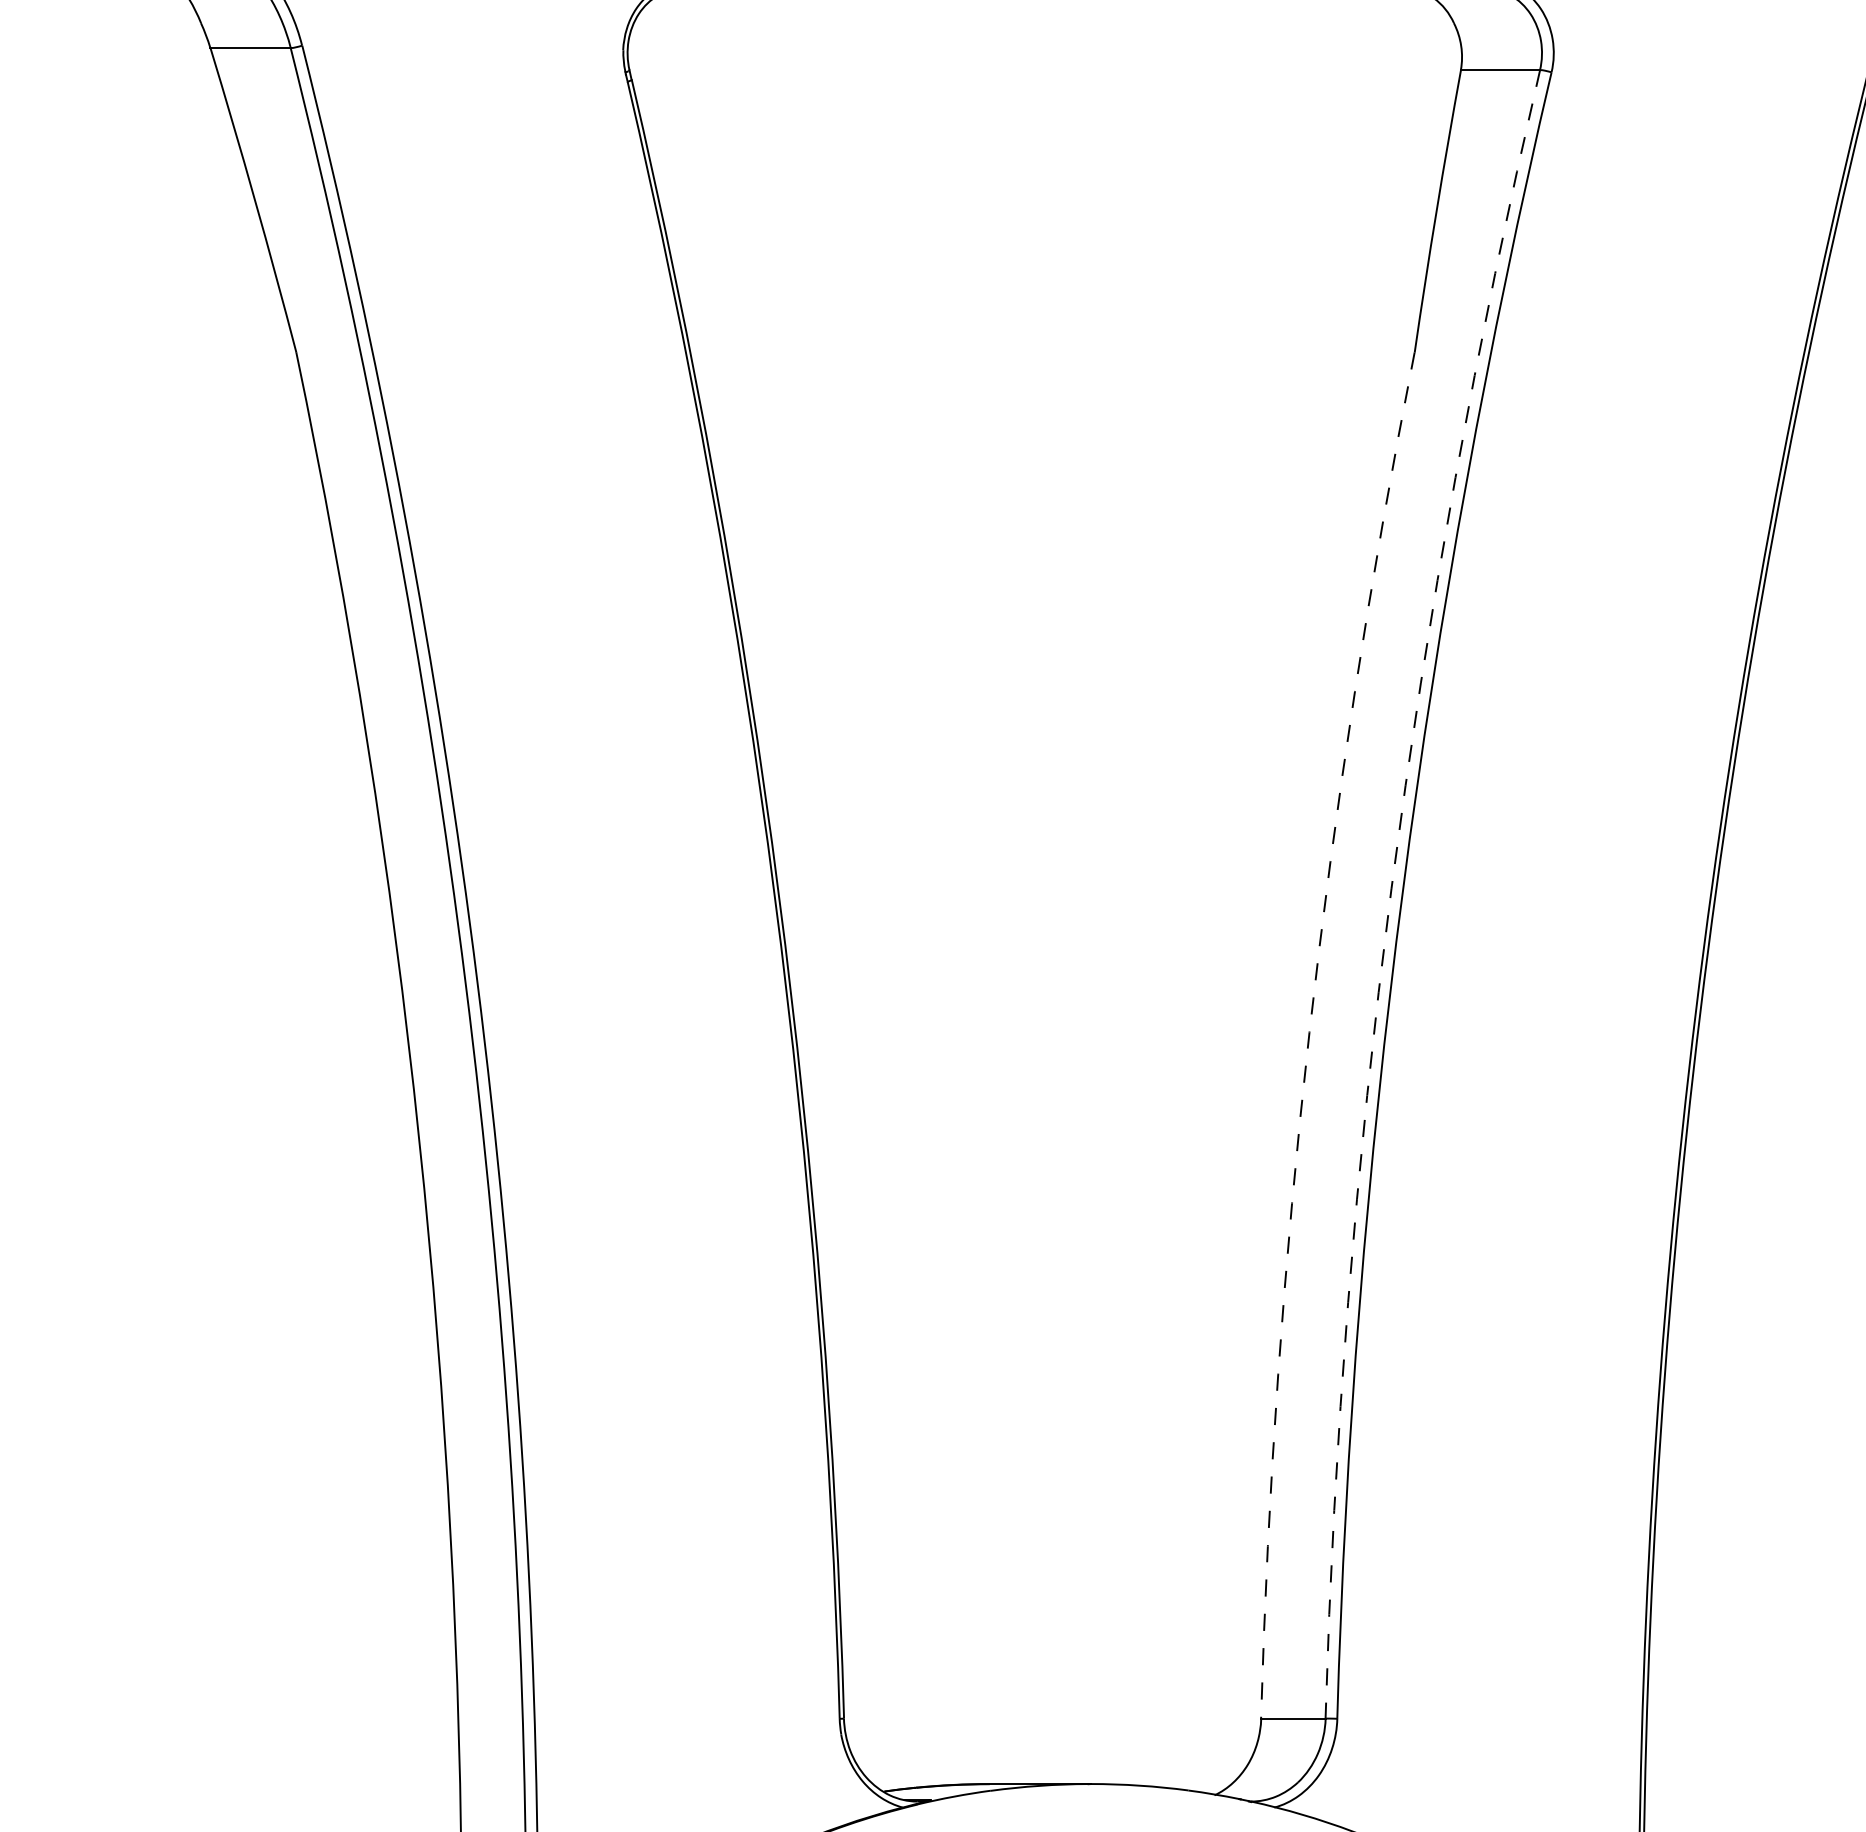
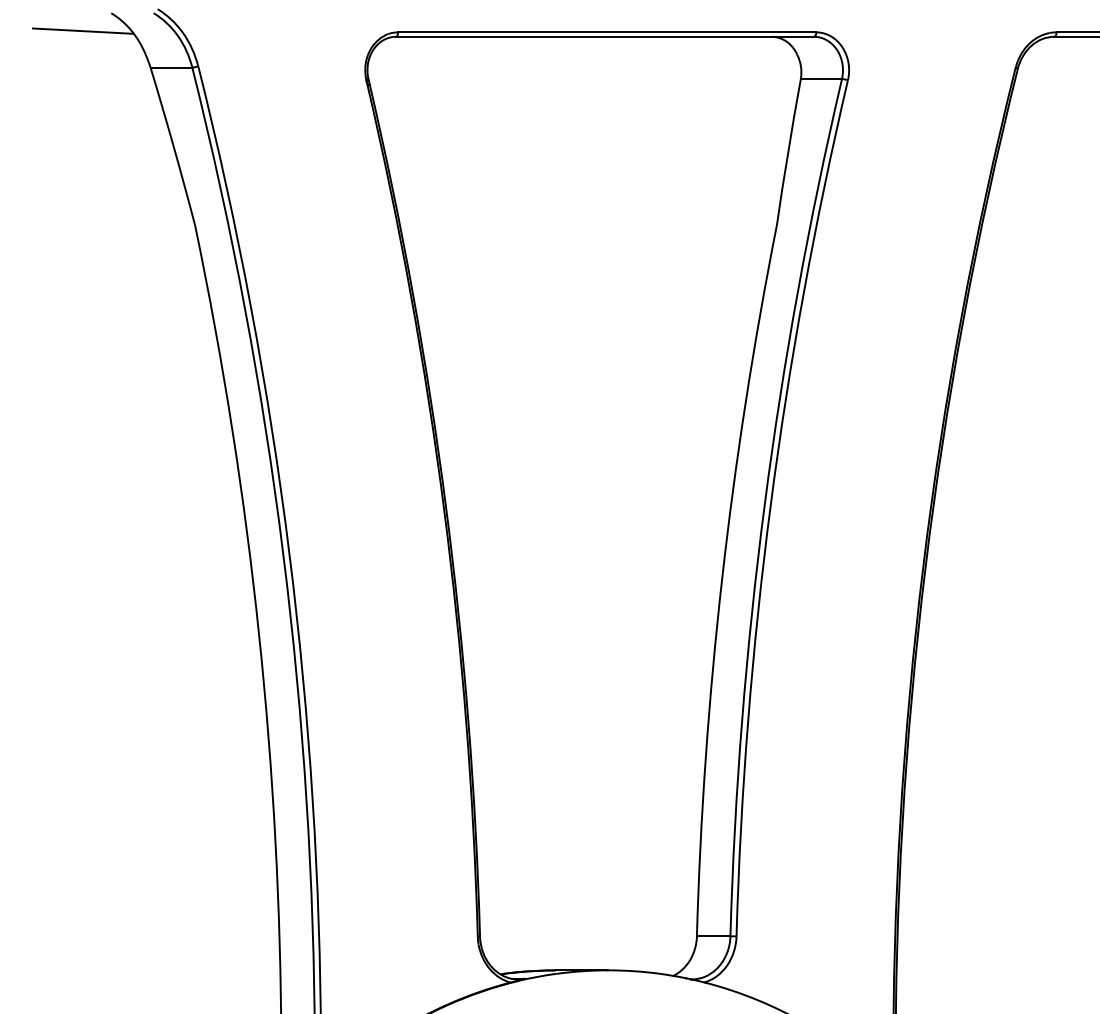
arc: (1391, 888) -> (764, 504), dashed -> solid
arc: (1310, 1032) -> (722, 579), dashed -> solid

